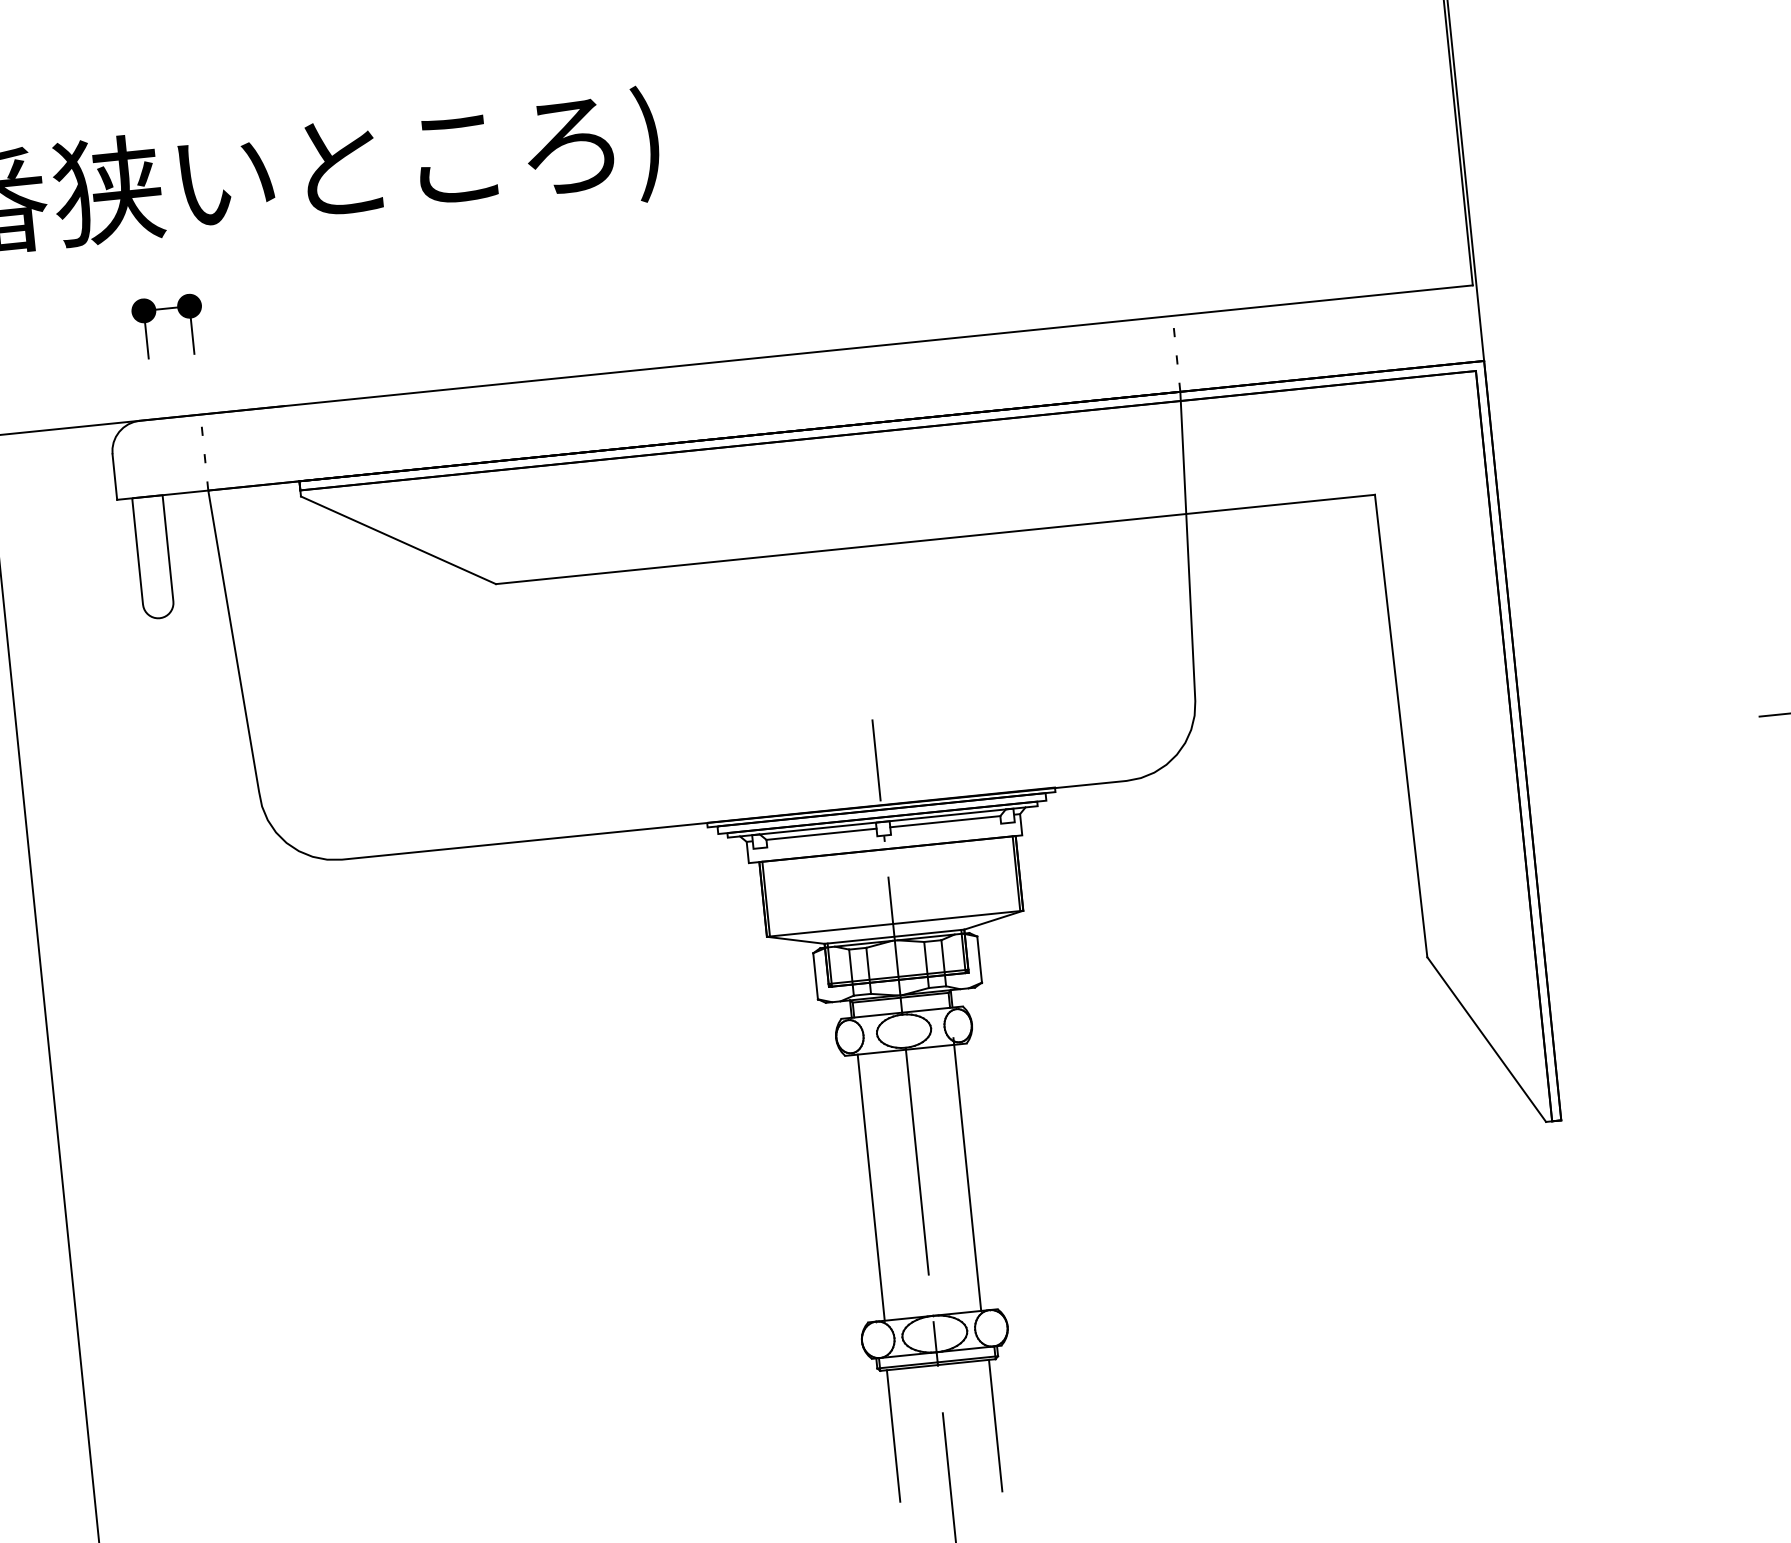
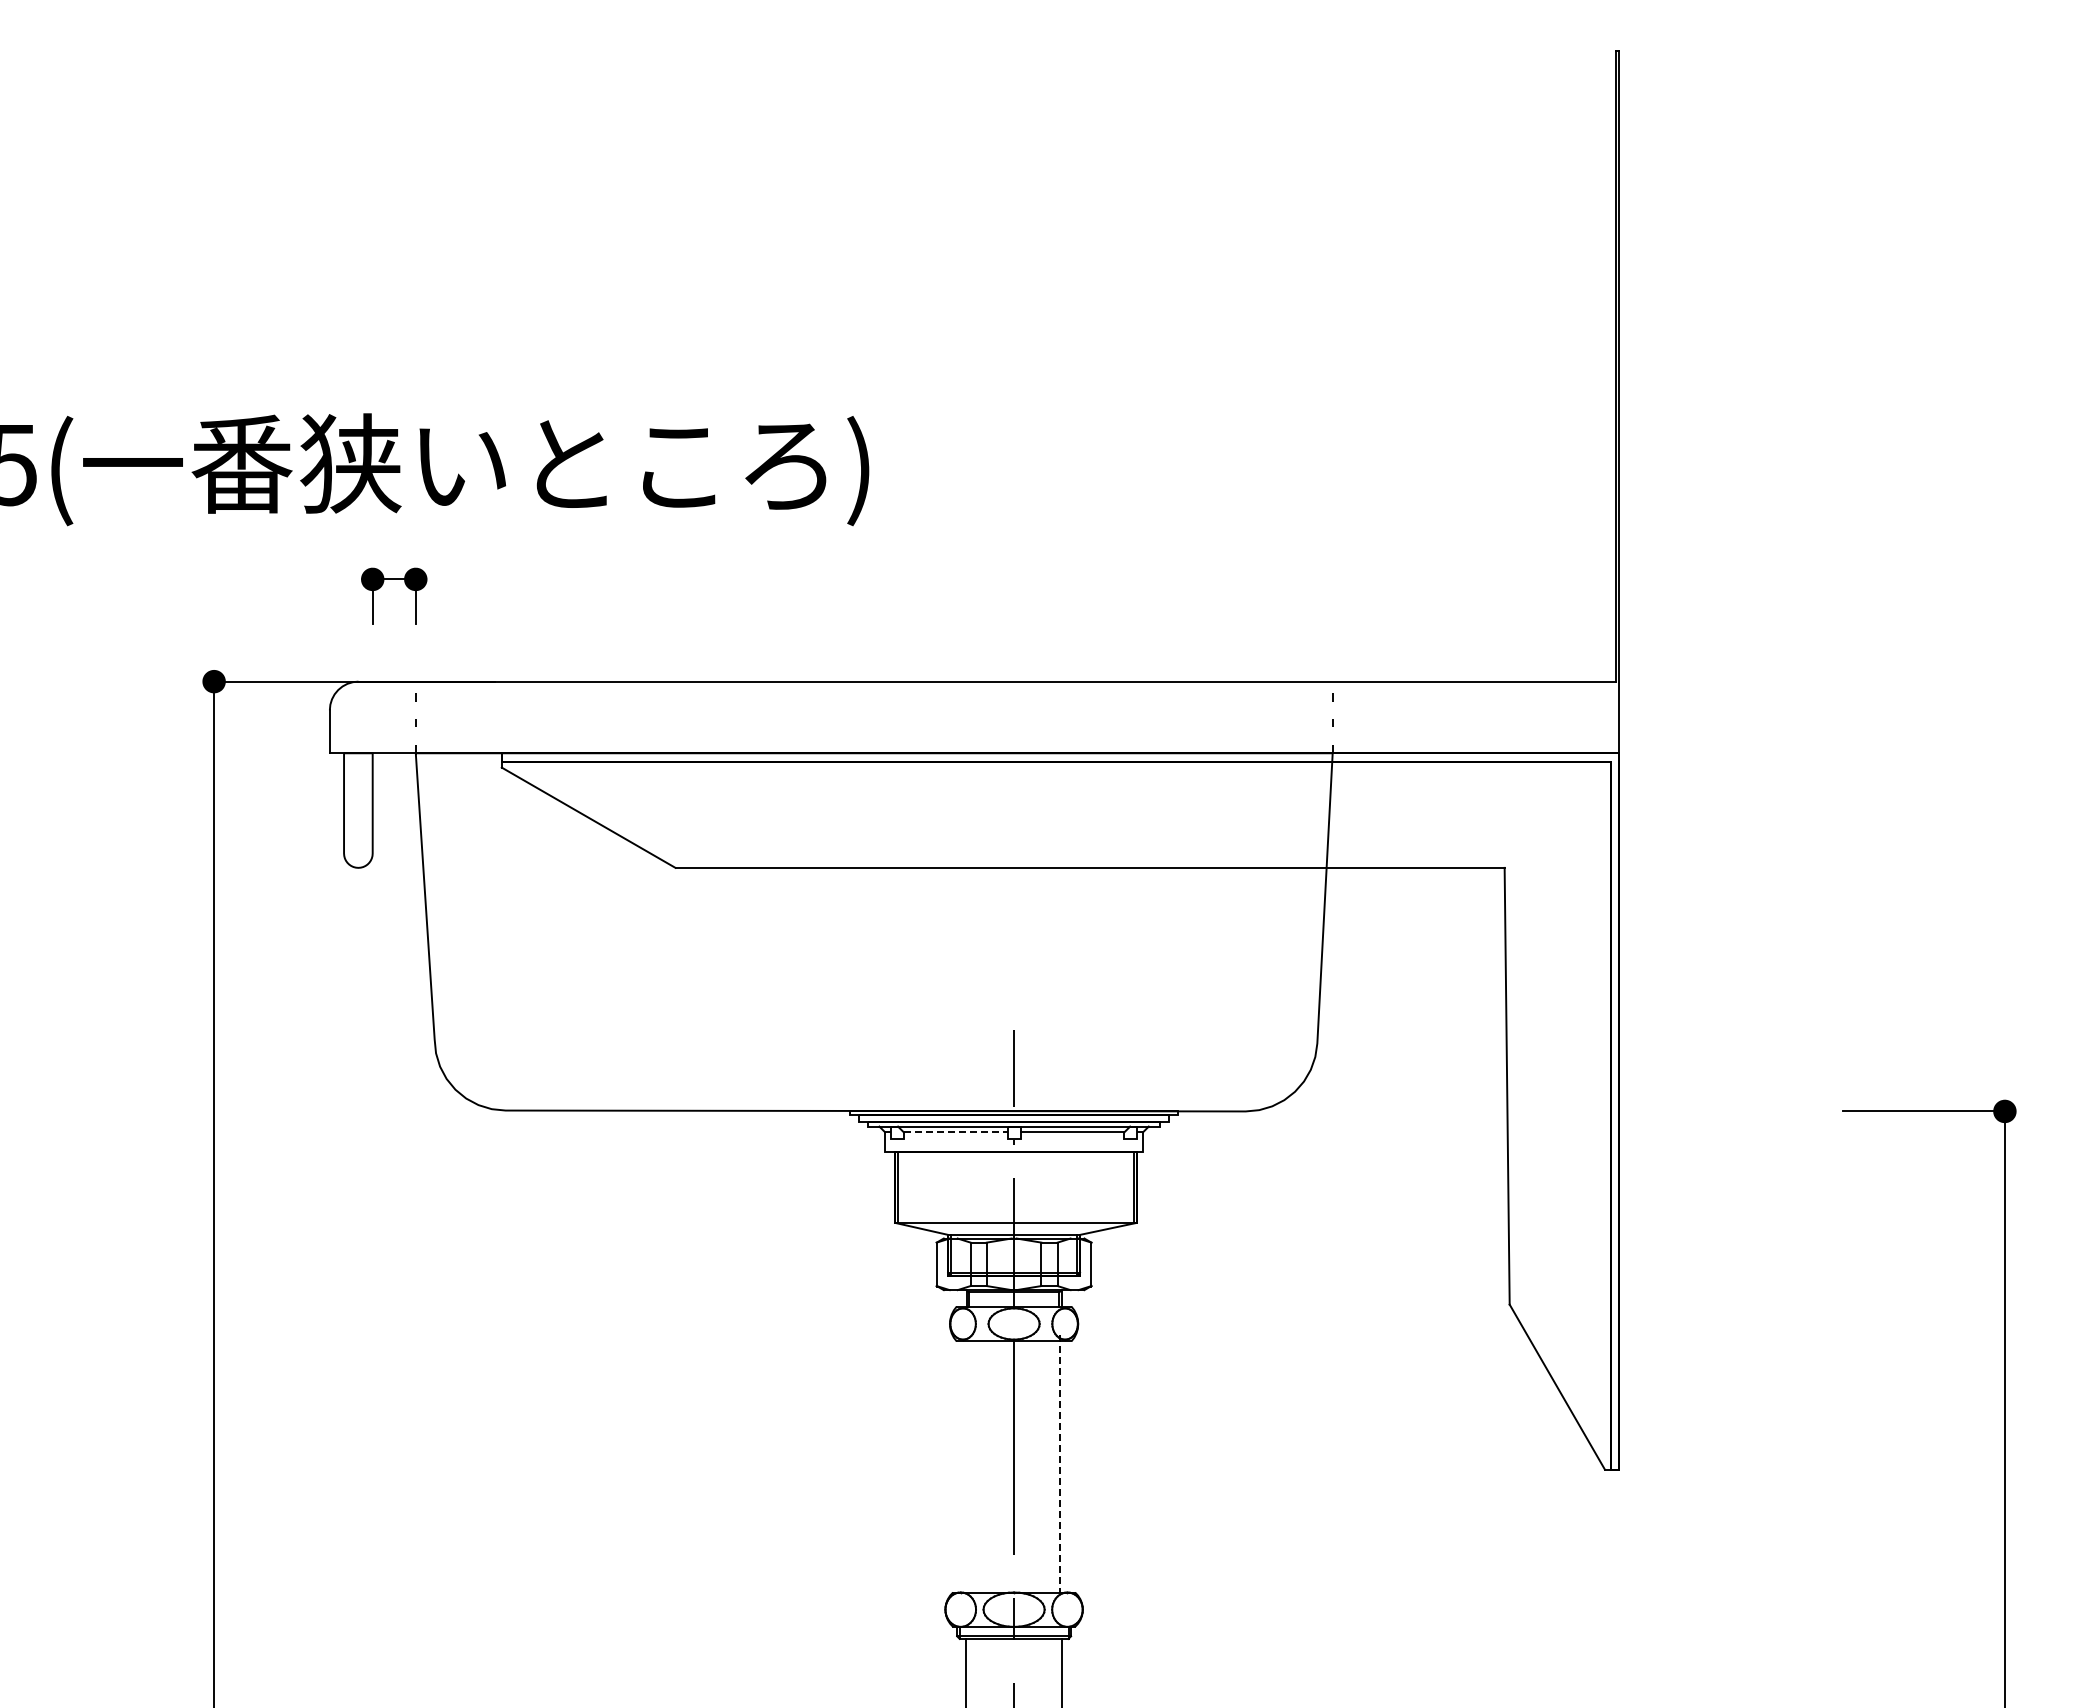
line: (821, 834) -> (955, 1132), solid -> dashed
line: (967, 1174) -> (1059, 1463), solid -> dashed
line: (871, 1187) -> (968, 1466), removed

